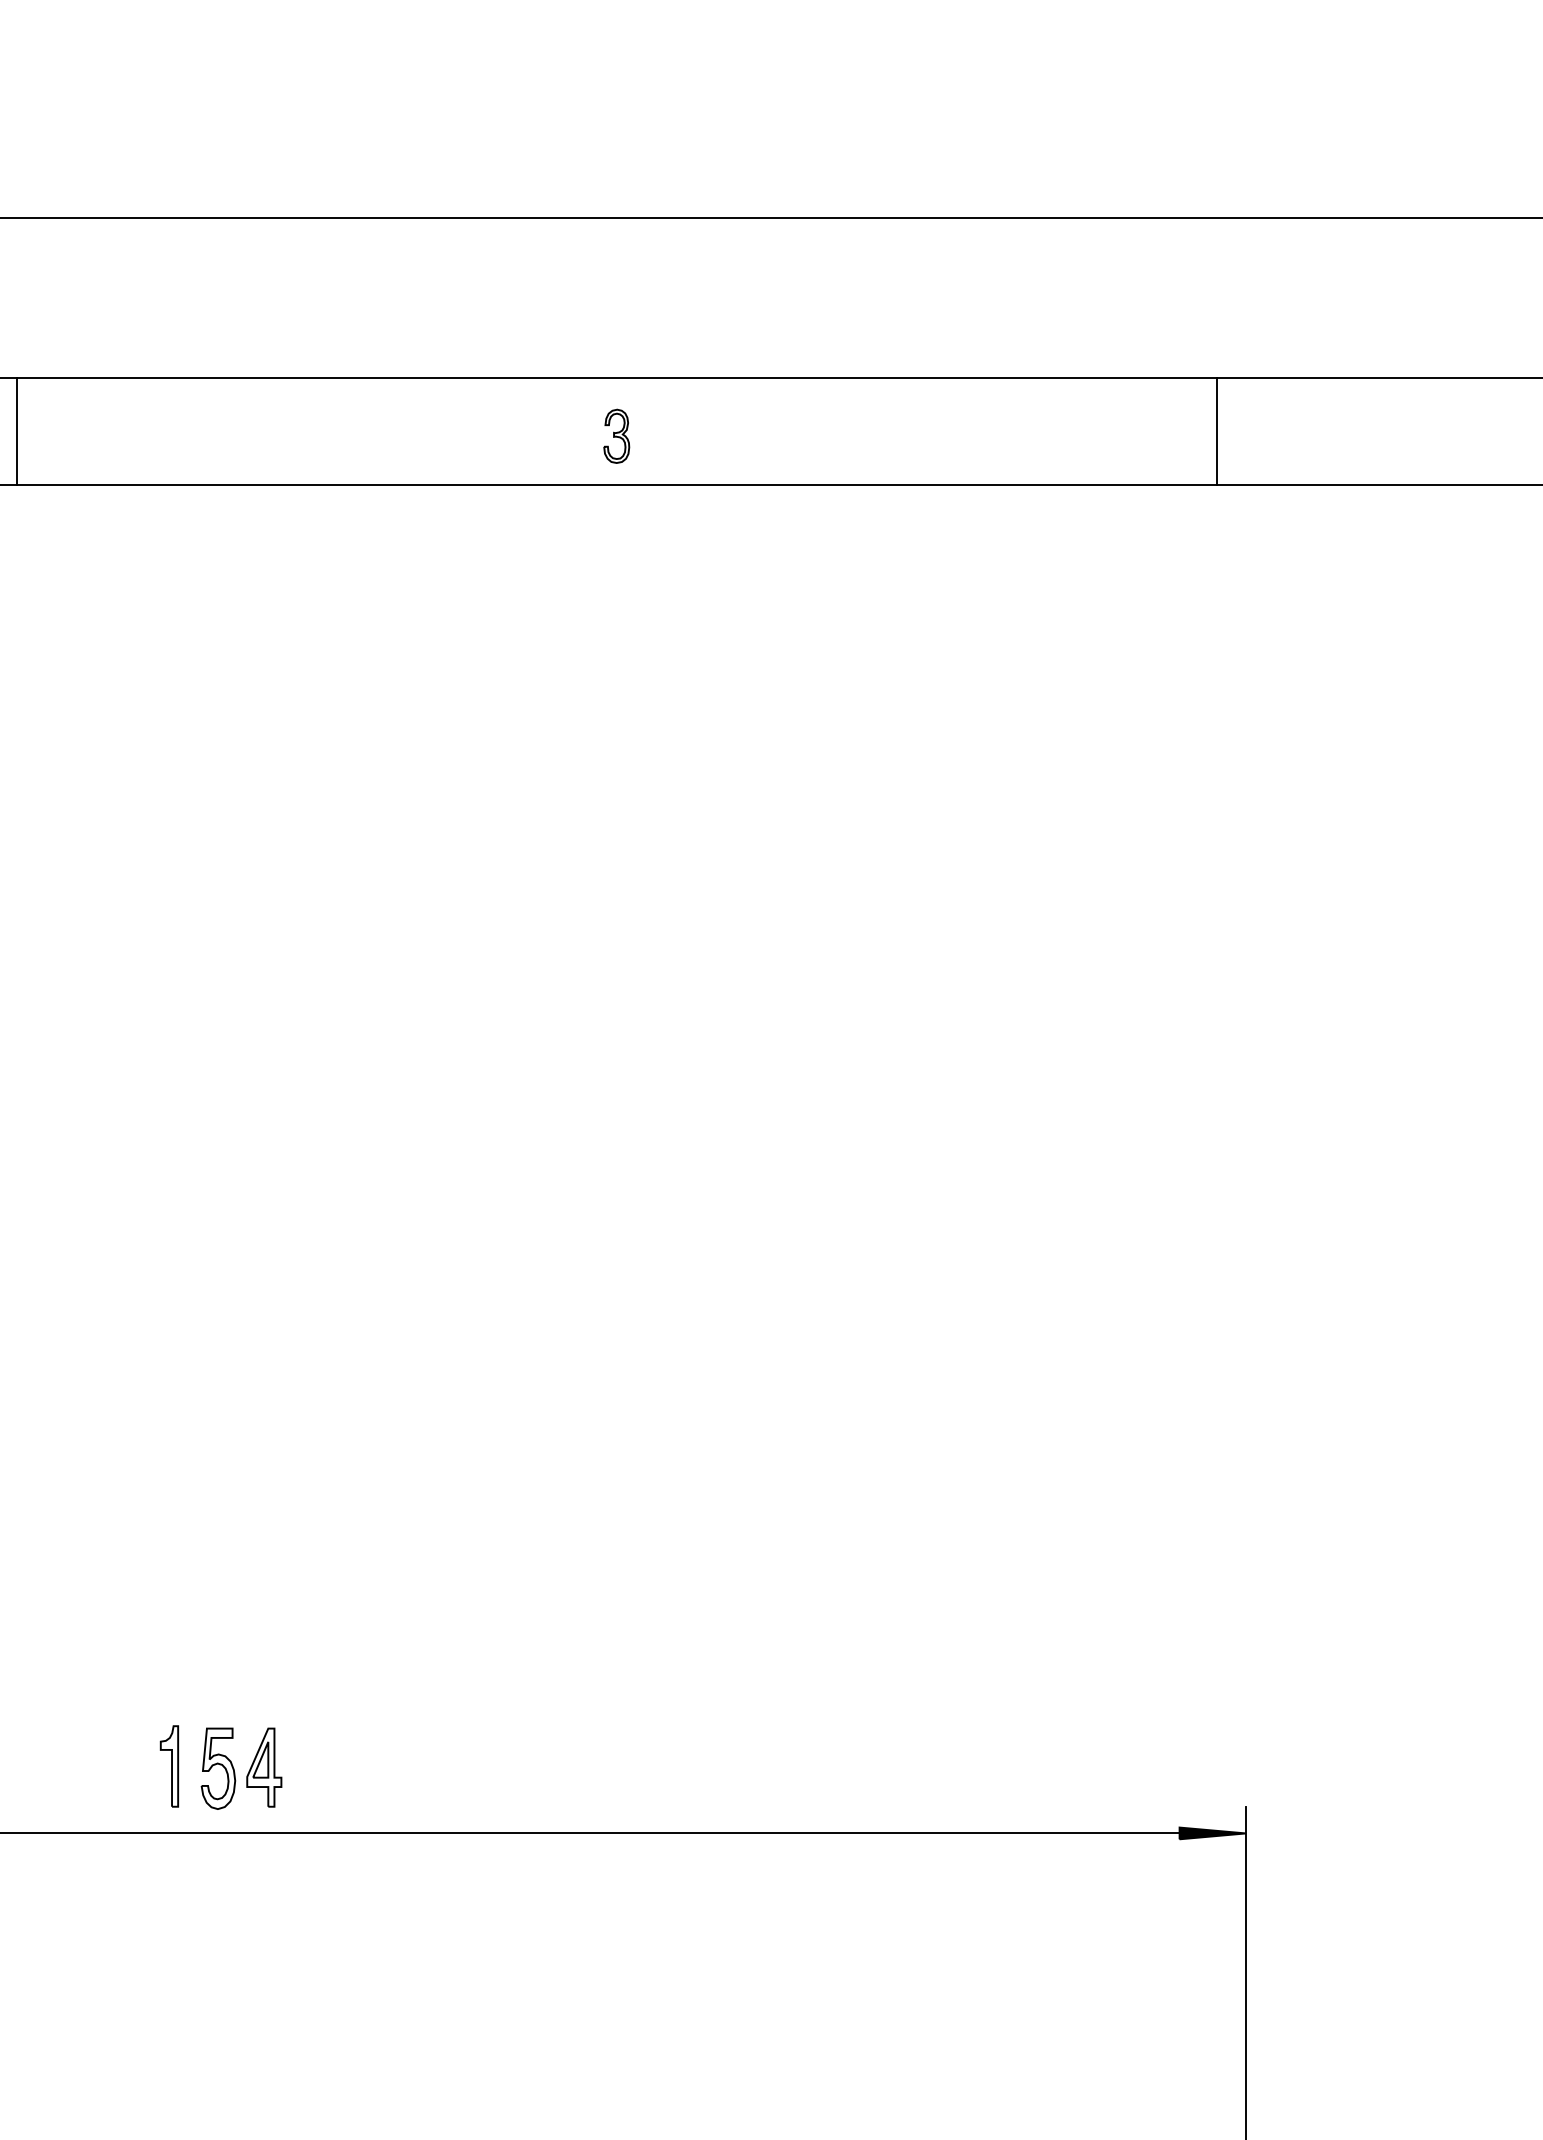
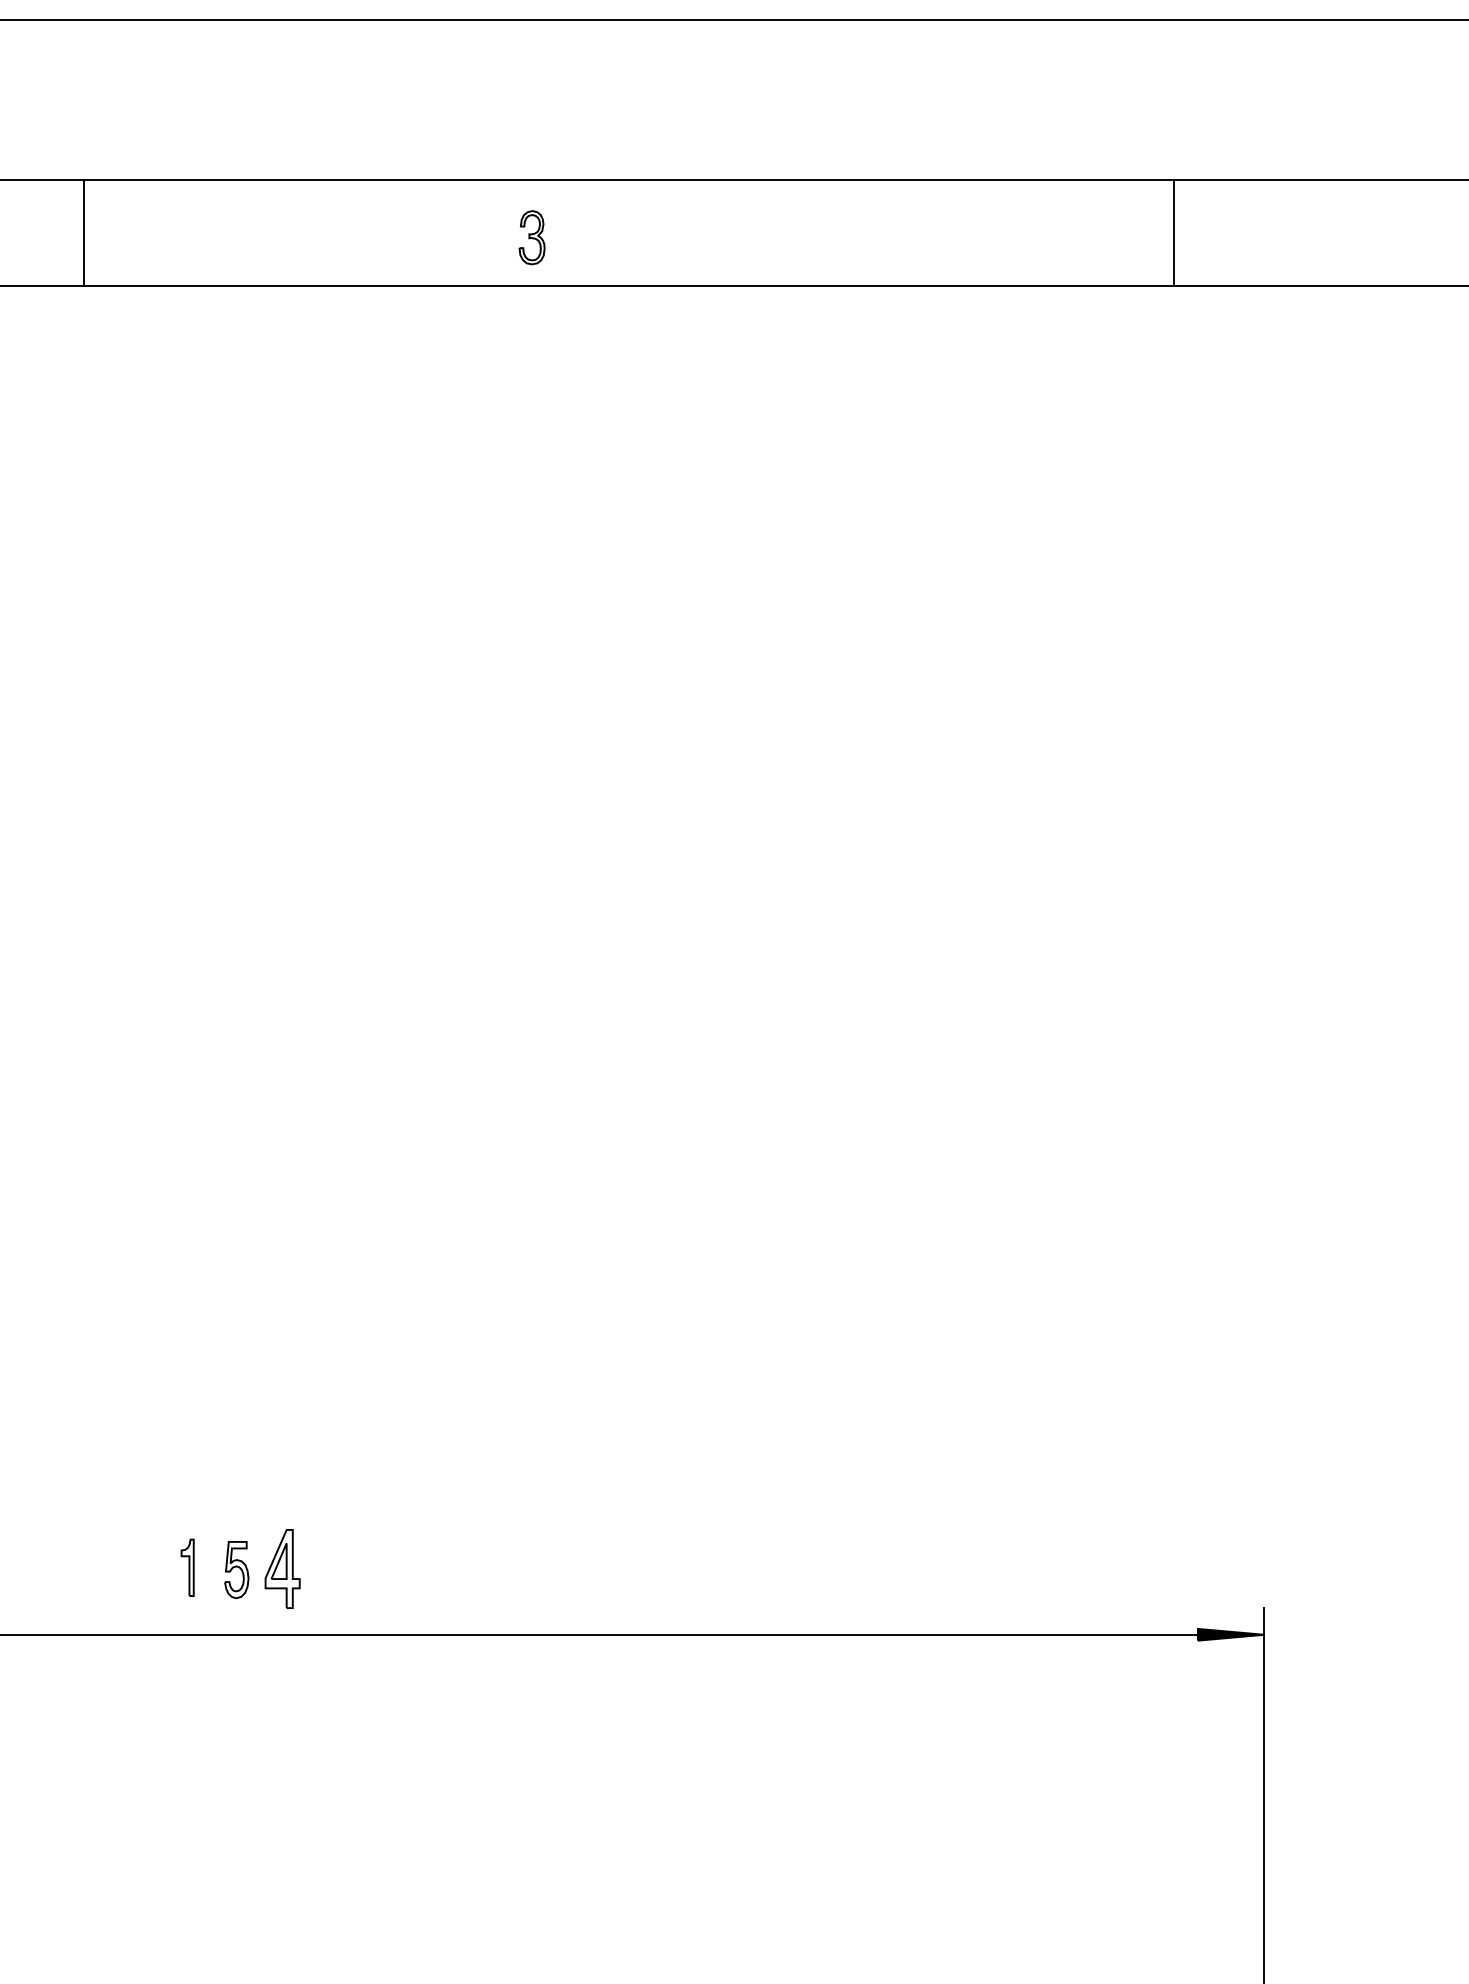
line: (16, 431) -> (83, 232), moved
line: (1217, 431) -> (1173, 232), moved
part: (616, 435) -> (531, 236), moved
part: (168, 1766) -> (186, 1567), size x0.7
part: (218, 1768) -> (236, 1569), size x0.7

